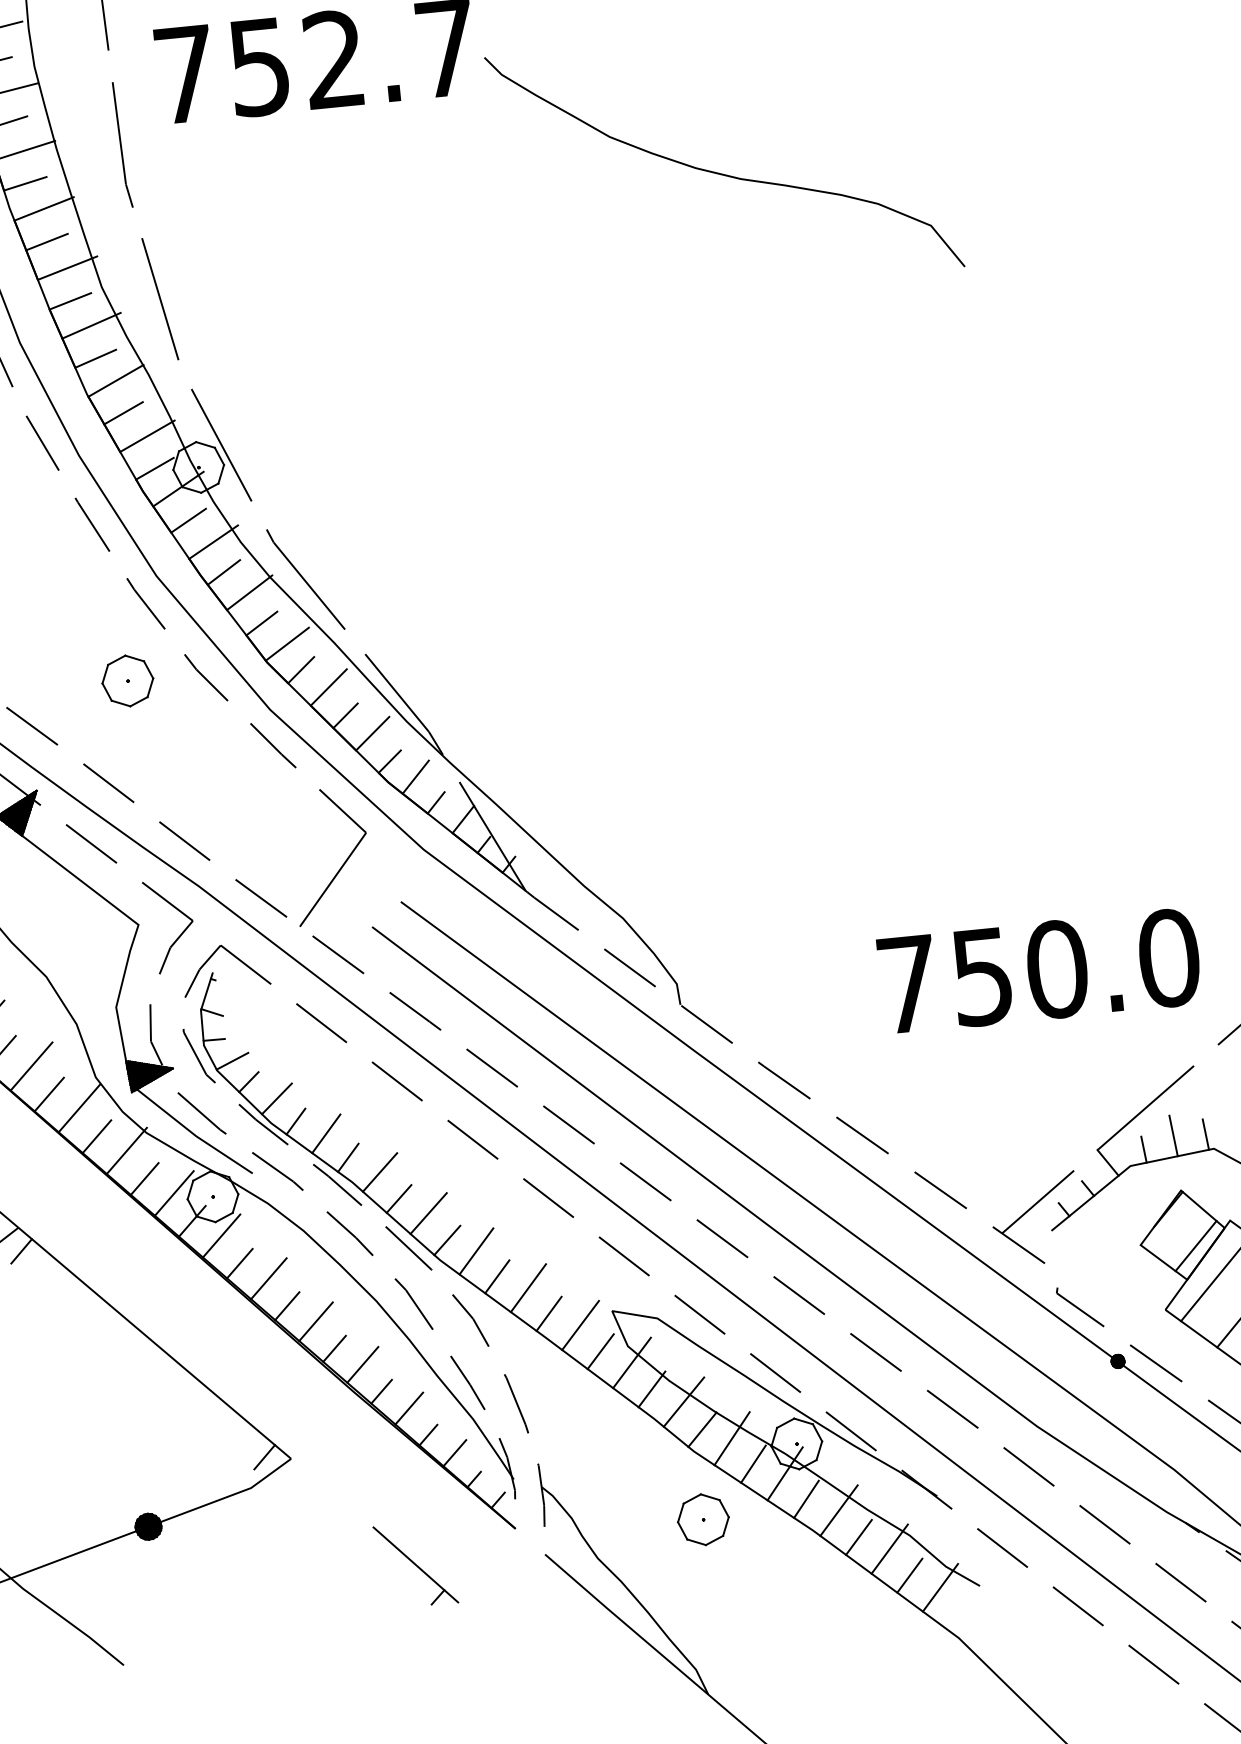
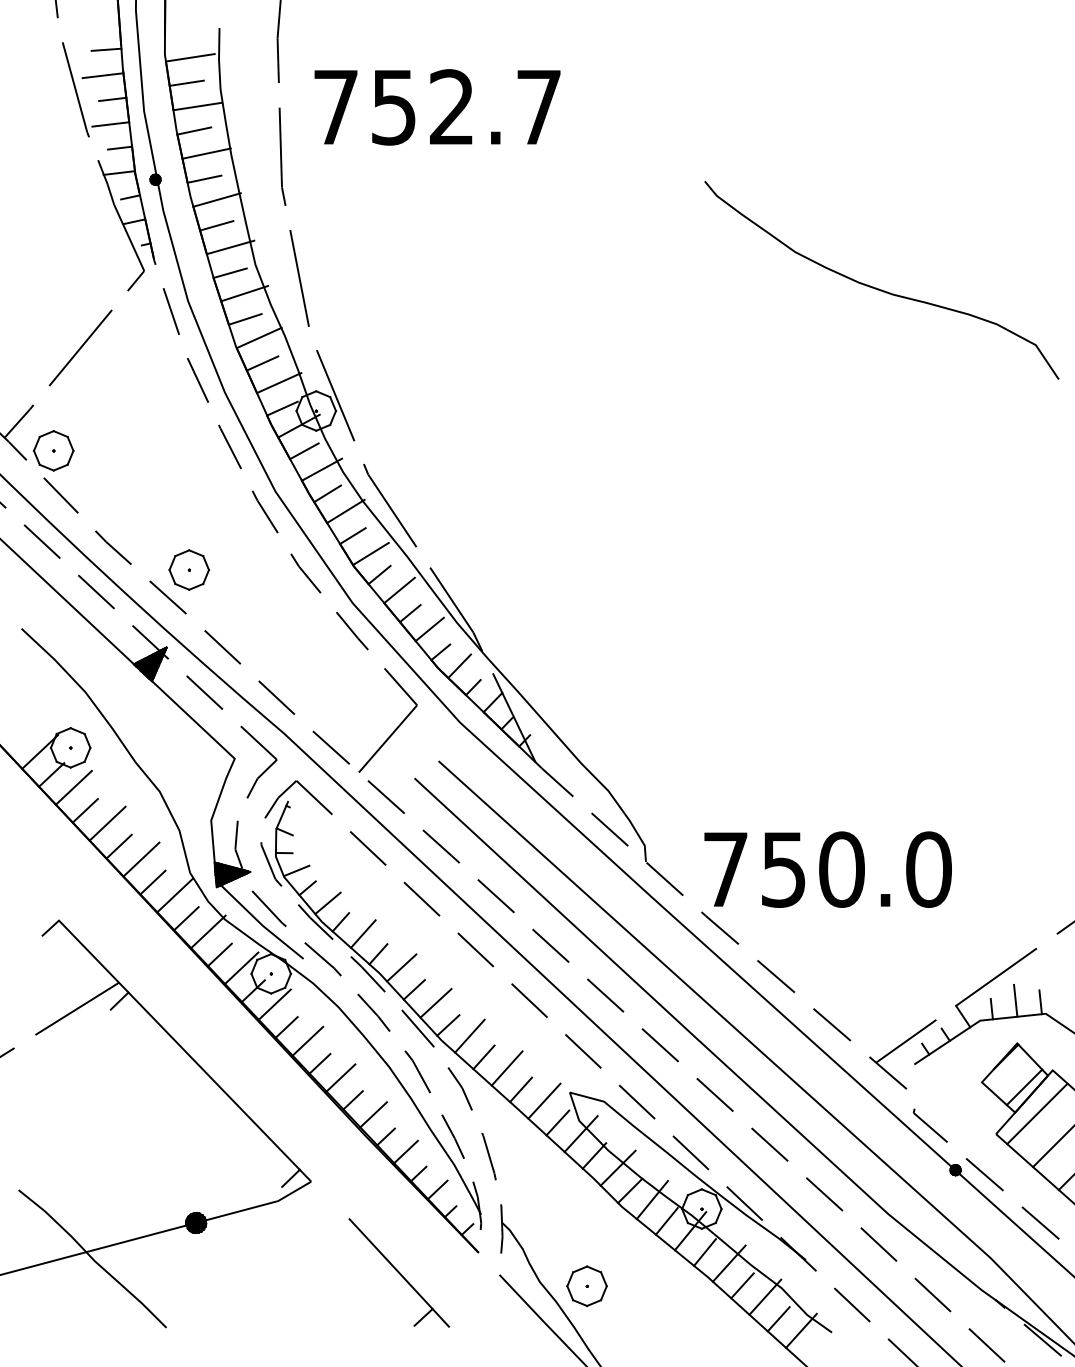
curve: (722, 172) -> (879, 288), moved
part: (126, 680) -> (188, 569), moved
text: (1038, 971) -> (827, 869), moved
part: (702, 1518) -> (586, 1285), moved
part: (414, 1564) -> (398, 1272), size x1.67

